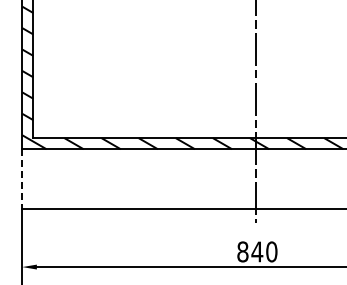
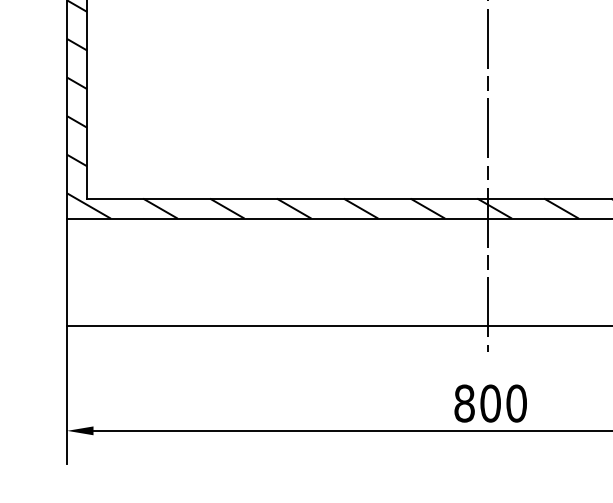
line: (22, 178) -> (67, 271), dashed -> solid
text: (257, 251) -> (490, 402), 840 -> 800

